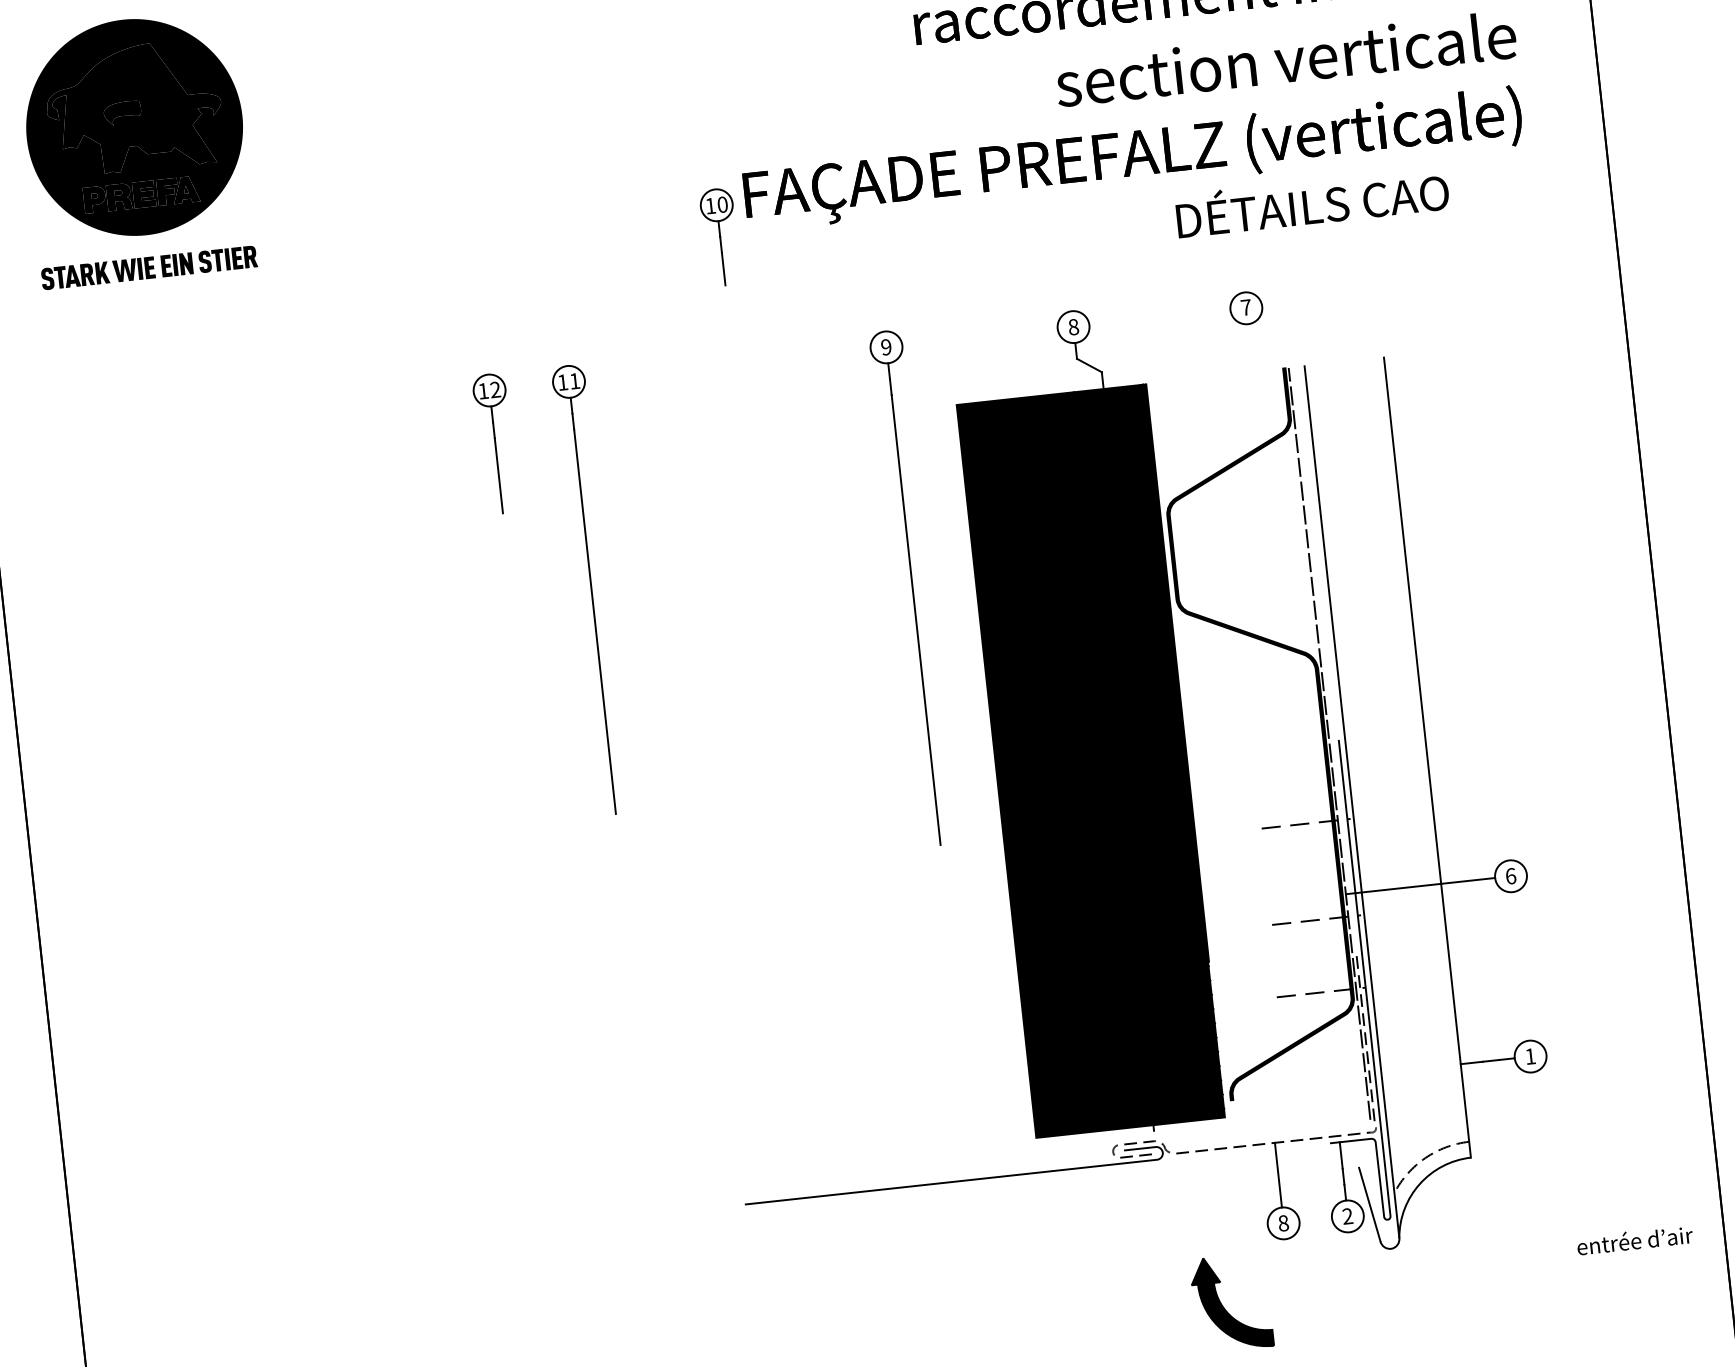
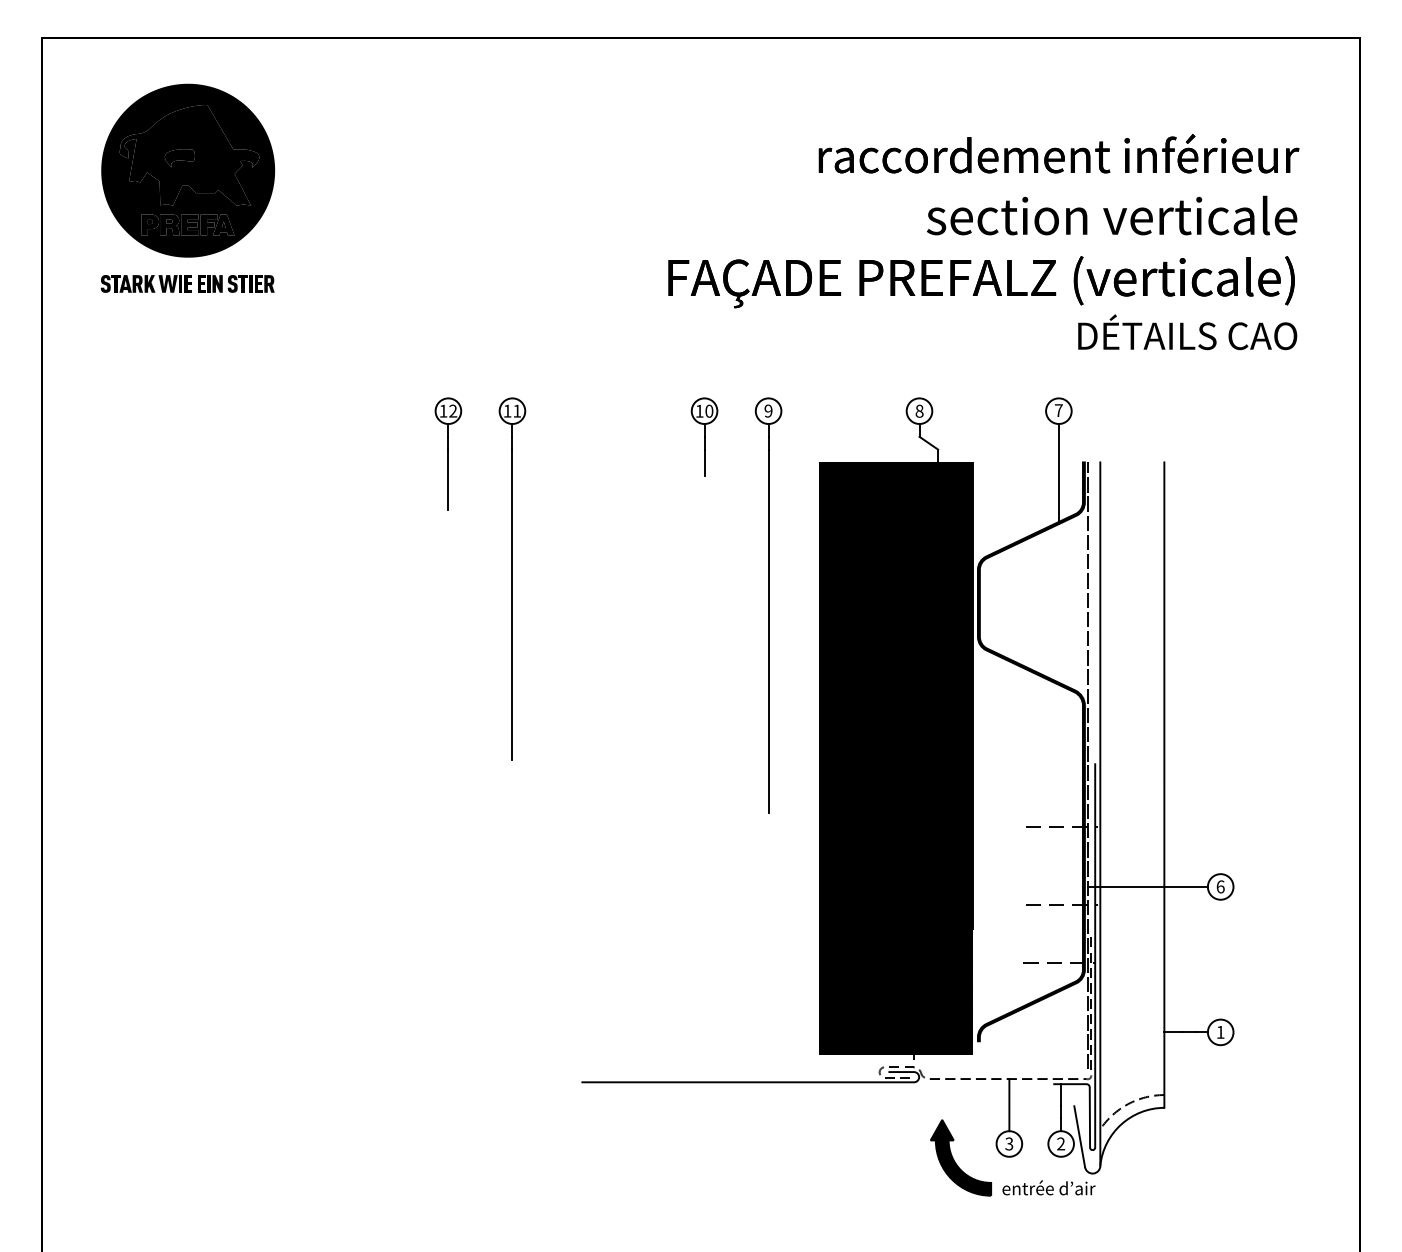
text: (1312, 202) -> (1187, 332), moved
part: (720, 236) -> (704, 436), moved
line: (1254, 384) -> (1058, 472), added
text: (1283, 1222) -> (1009, 1143), 8 -> 3
text: (1634, 1239) -> (1048, 1187), moved
part: (1223, 1305) -> (954, 1159), moved

